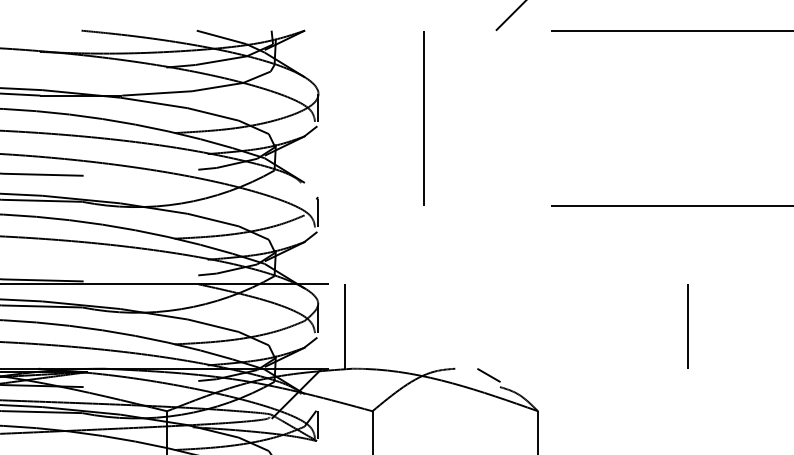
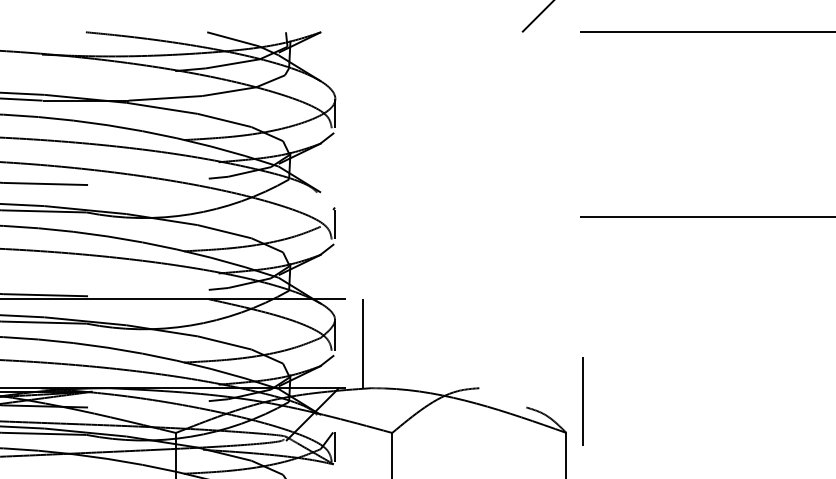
line: (424, 118) -> (446, 124), removed
line: (688, 326) -> (582, 401), moved
line: (488, 375) -> (514, 395), removed

